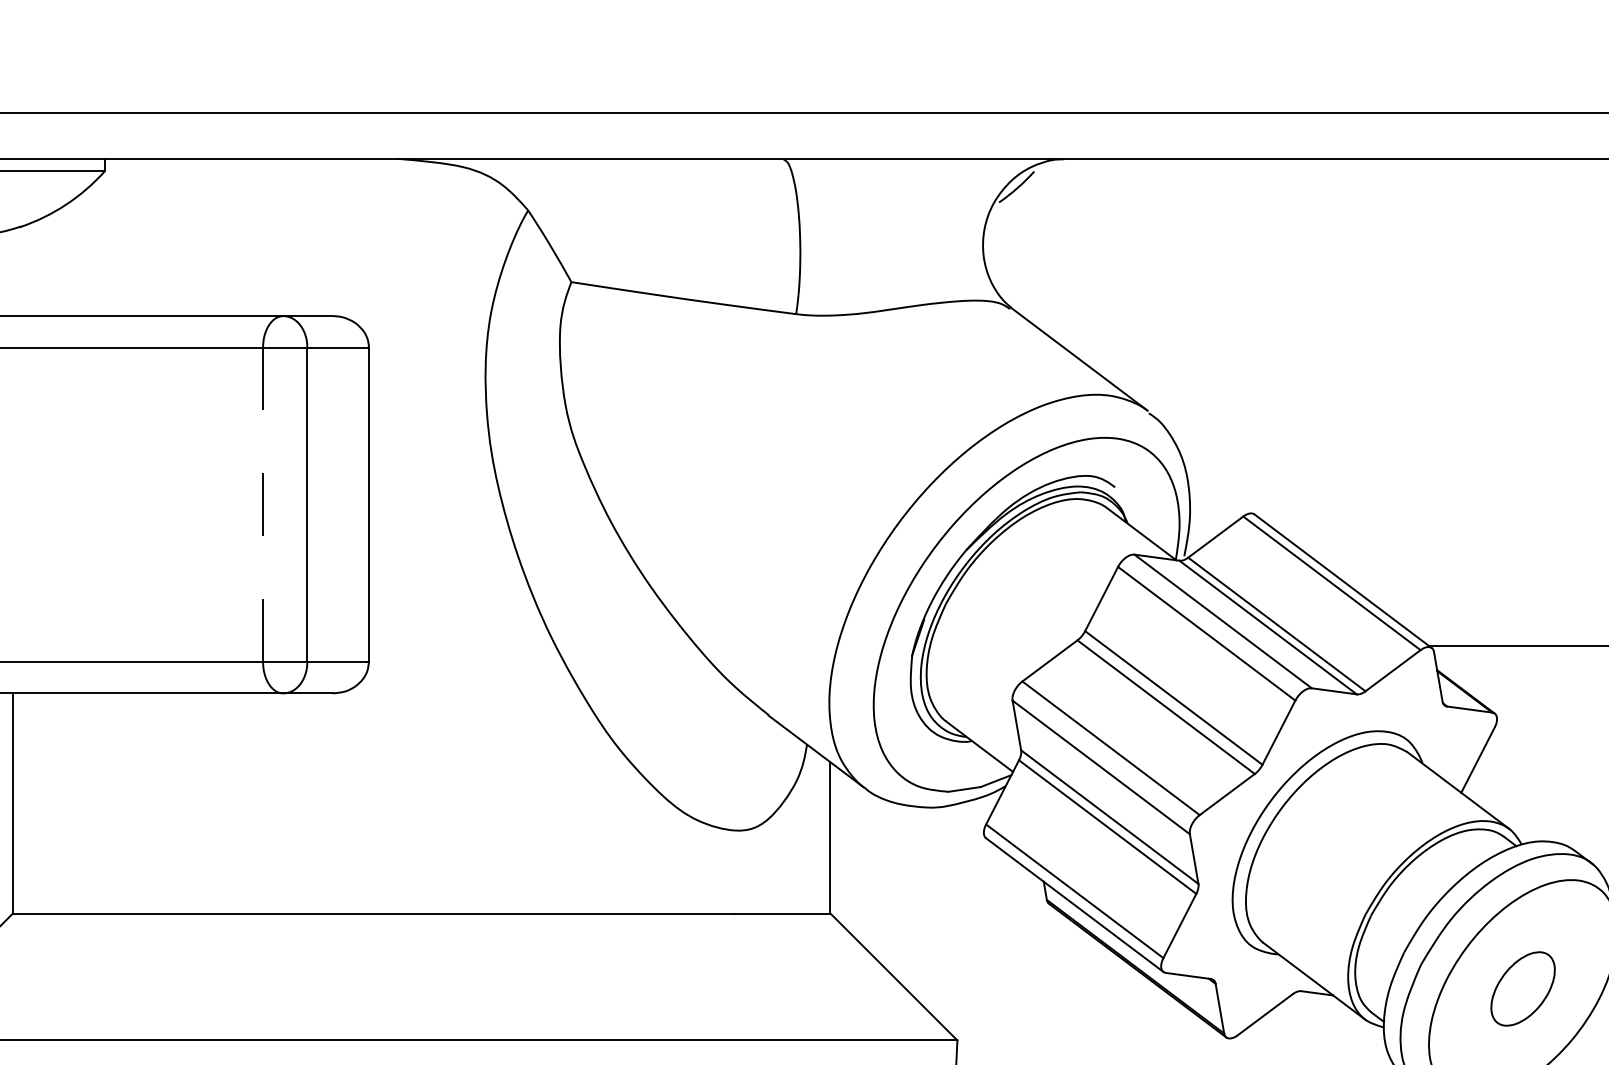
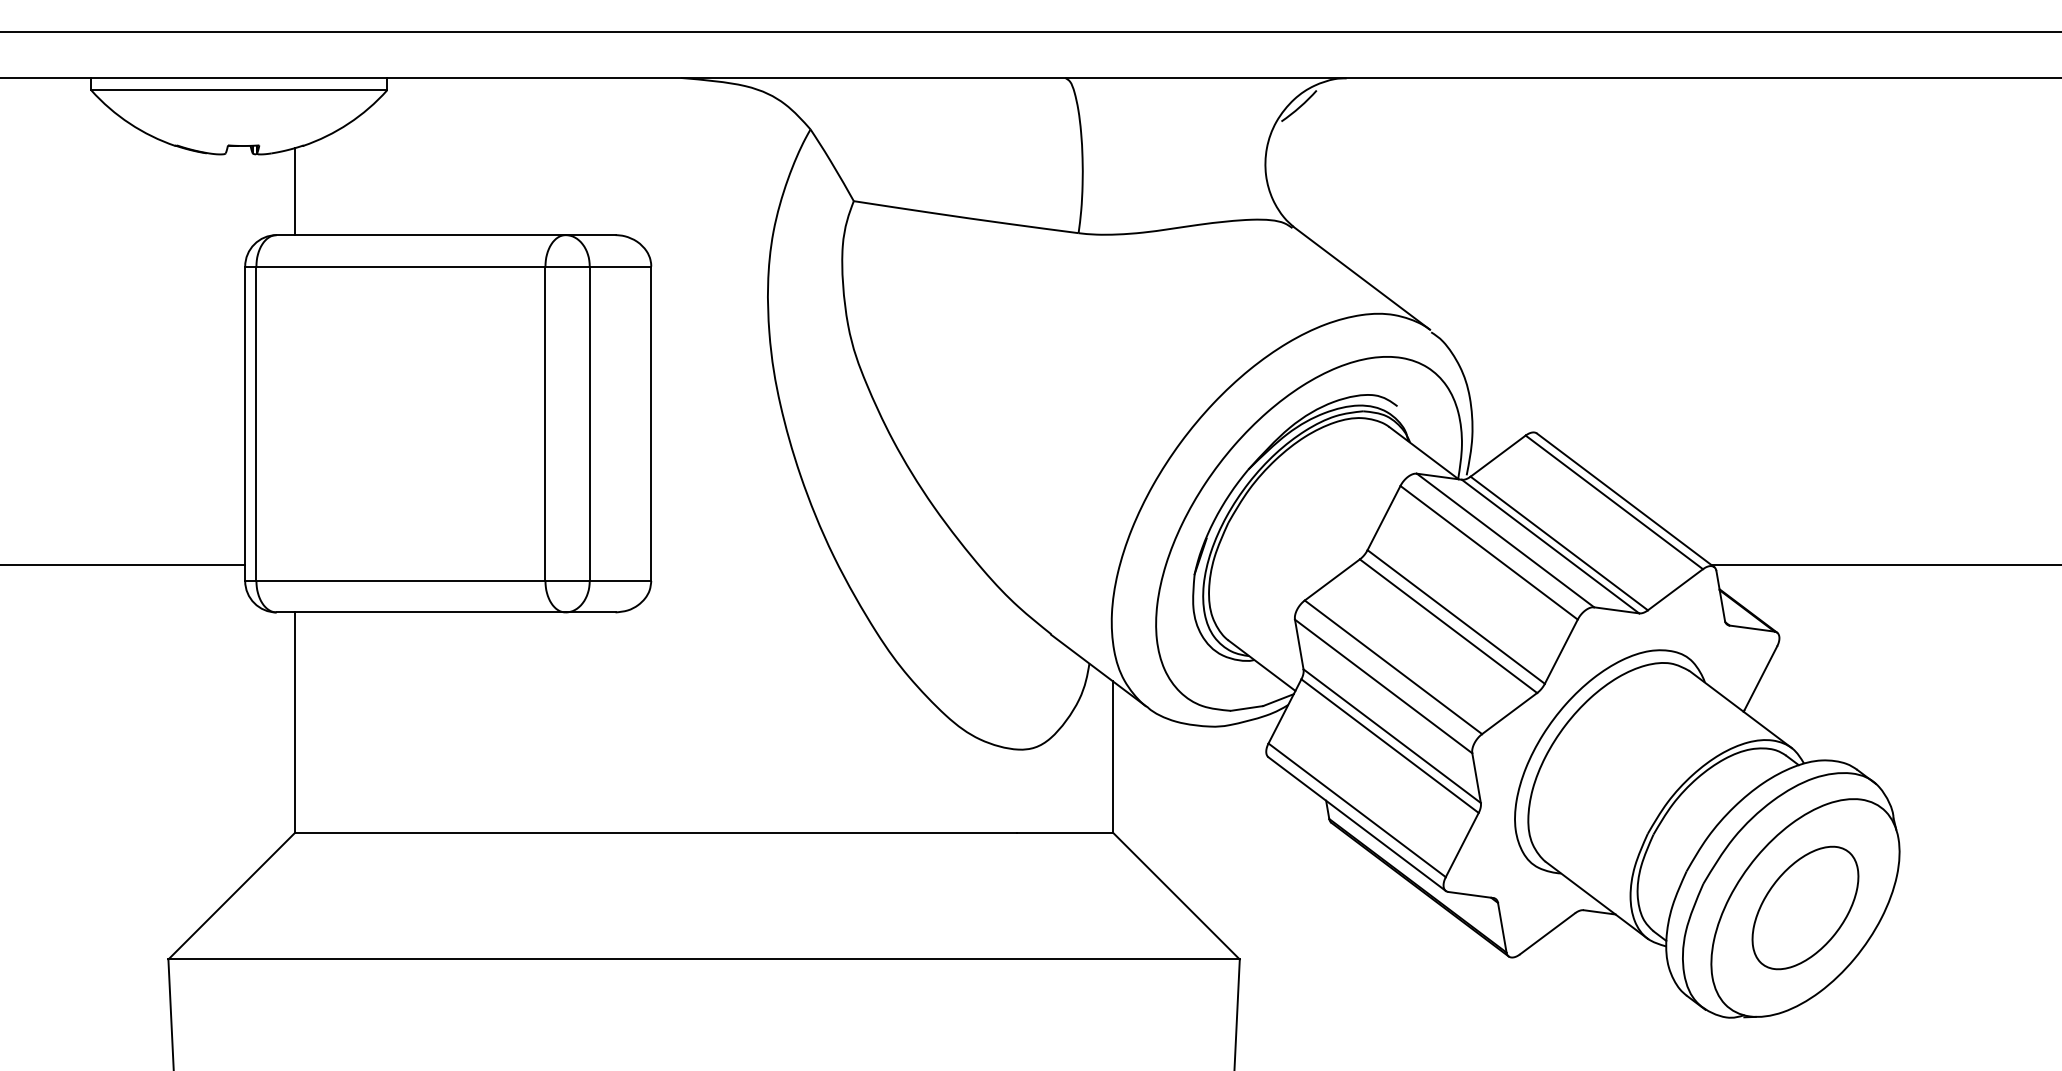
line: (13, 272) -> (295, 191), added
line: (263, 504) -> (545, 423), dashed -> solid
part: (1523, 988) -> (1805, 907), size x1.67

